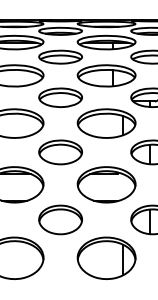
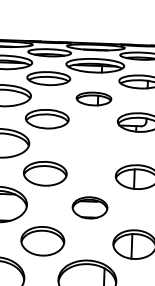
part: (106, 75) -> (93, 98), size x0.6
part: (106, 123) -> (92, 146), removed
part: (106, 184) -> (89, 207), size x0.6

